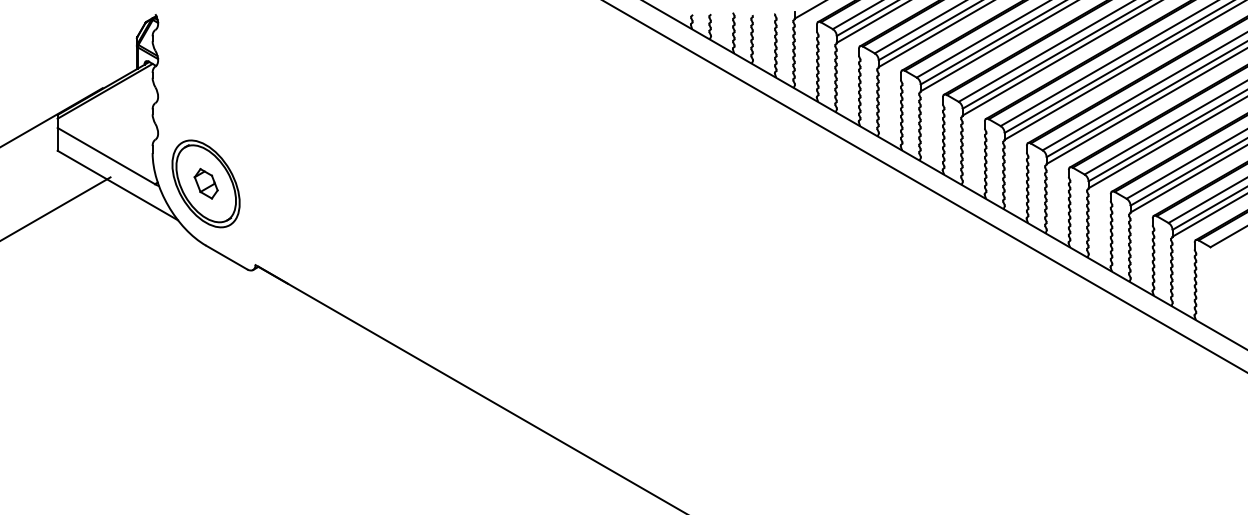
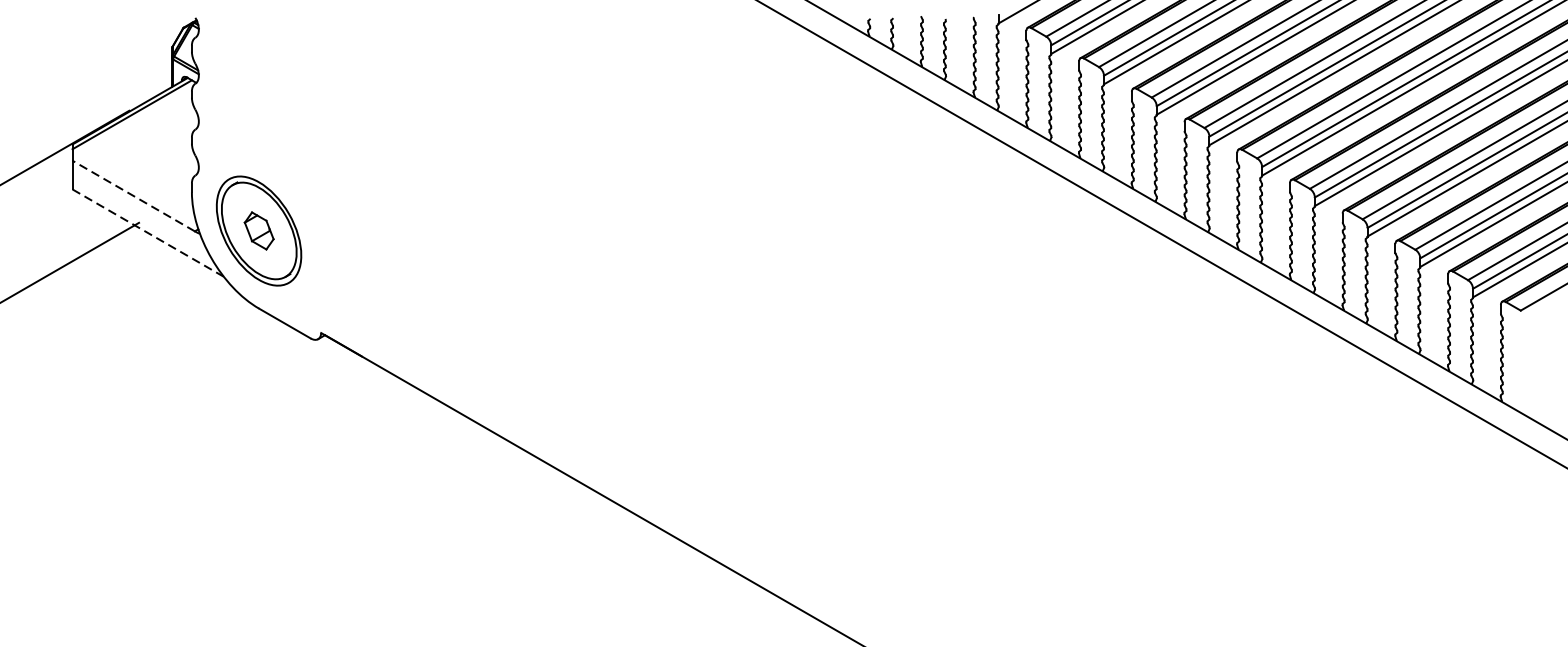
line: (105, 155) -> (132, 195), solid -> dashed
line: (117, 185) -> (147, 233), solid -> dashed

